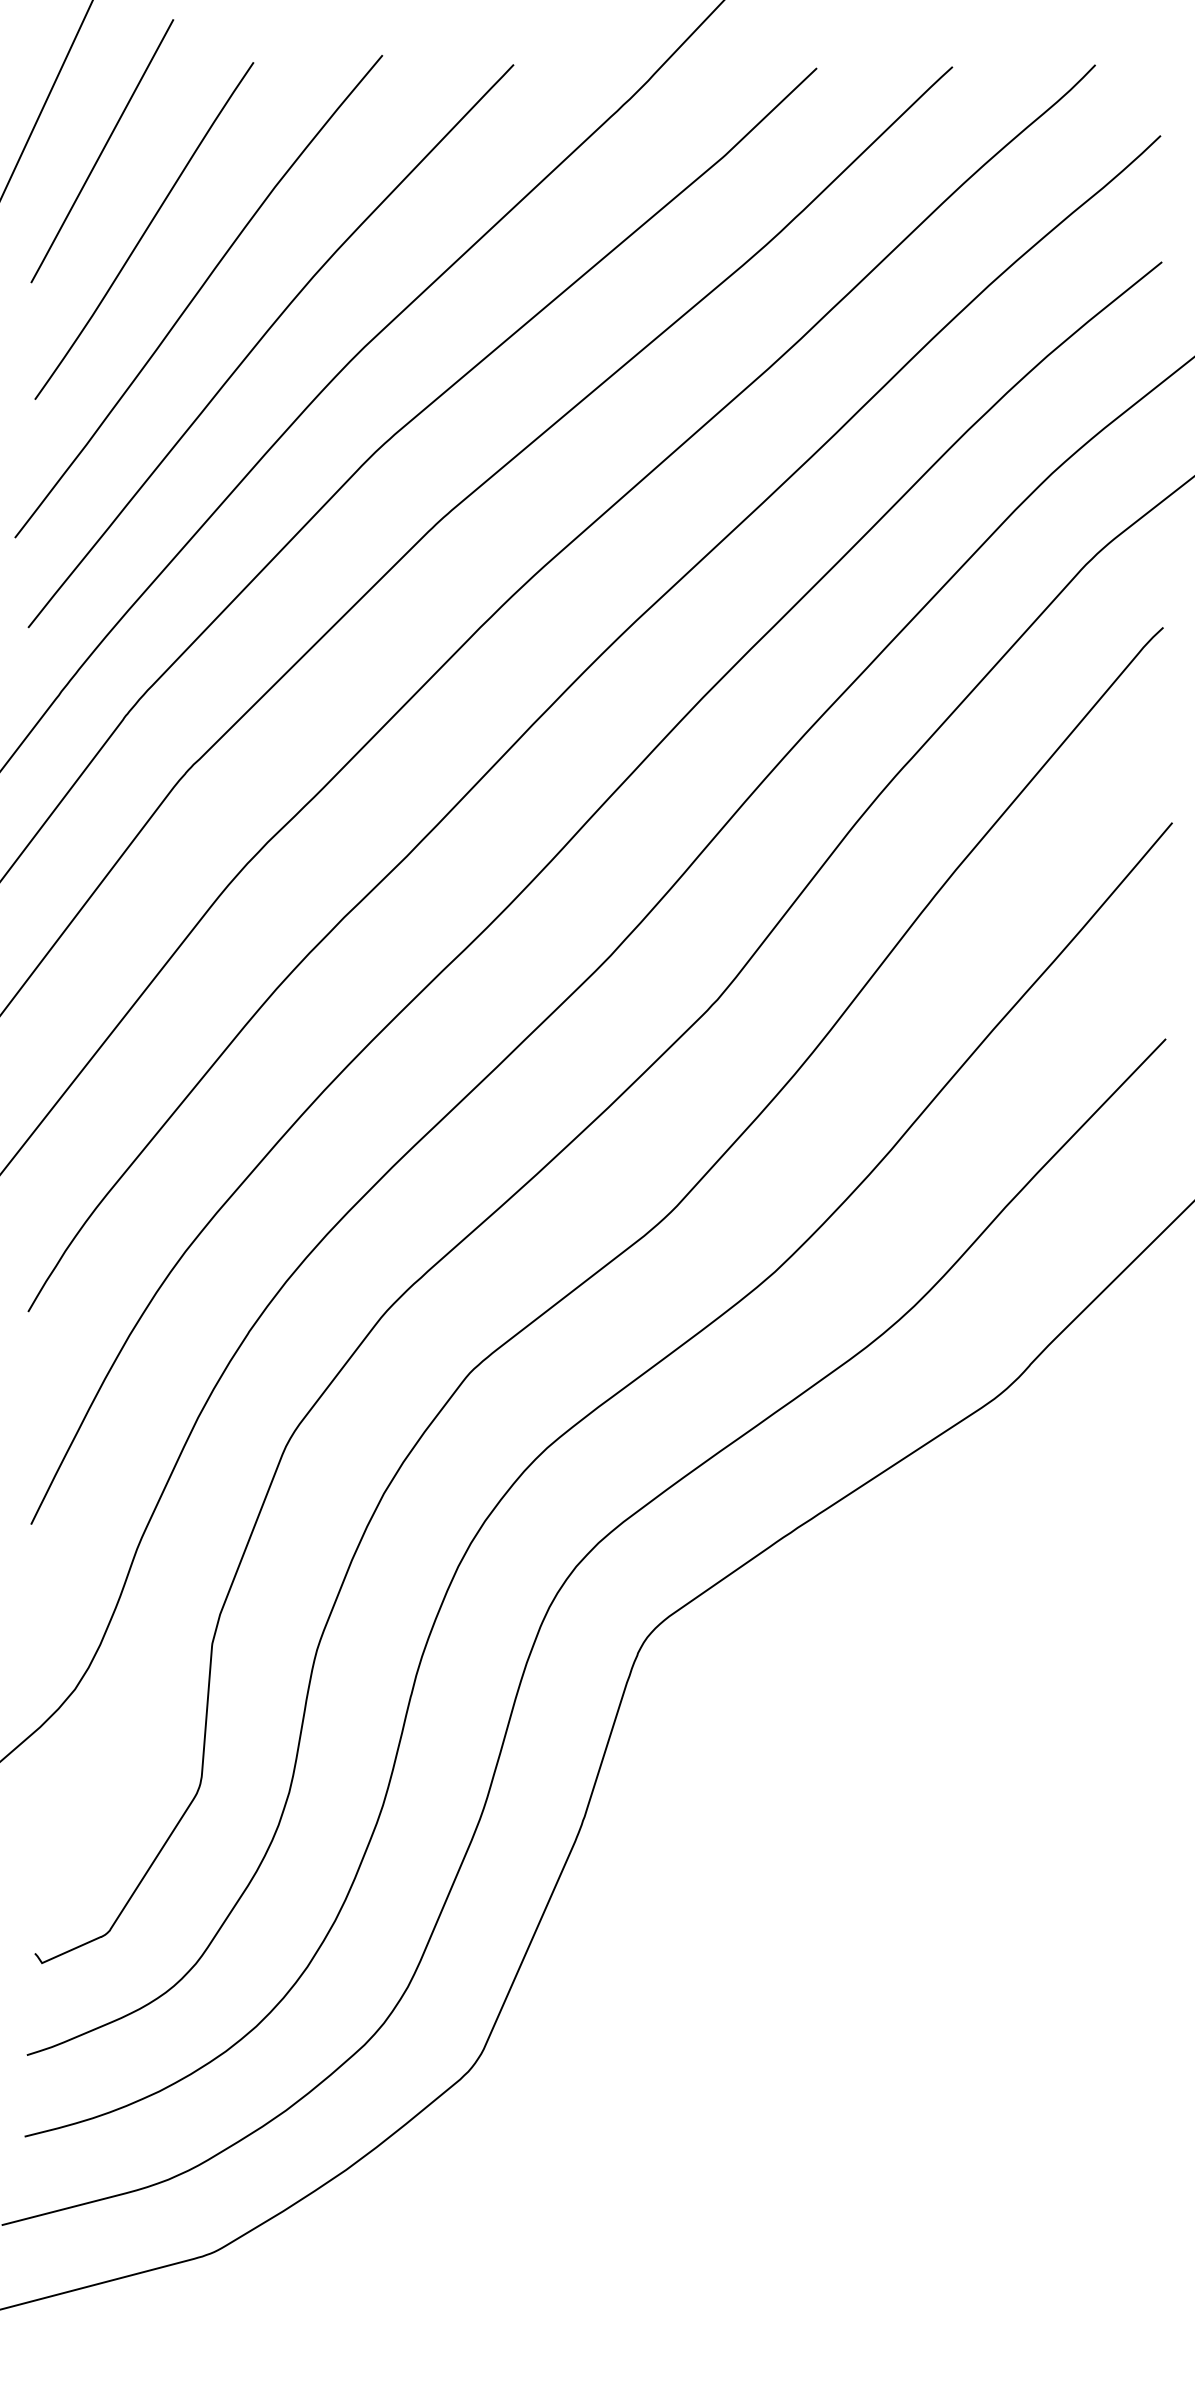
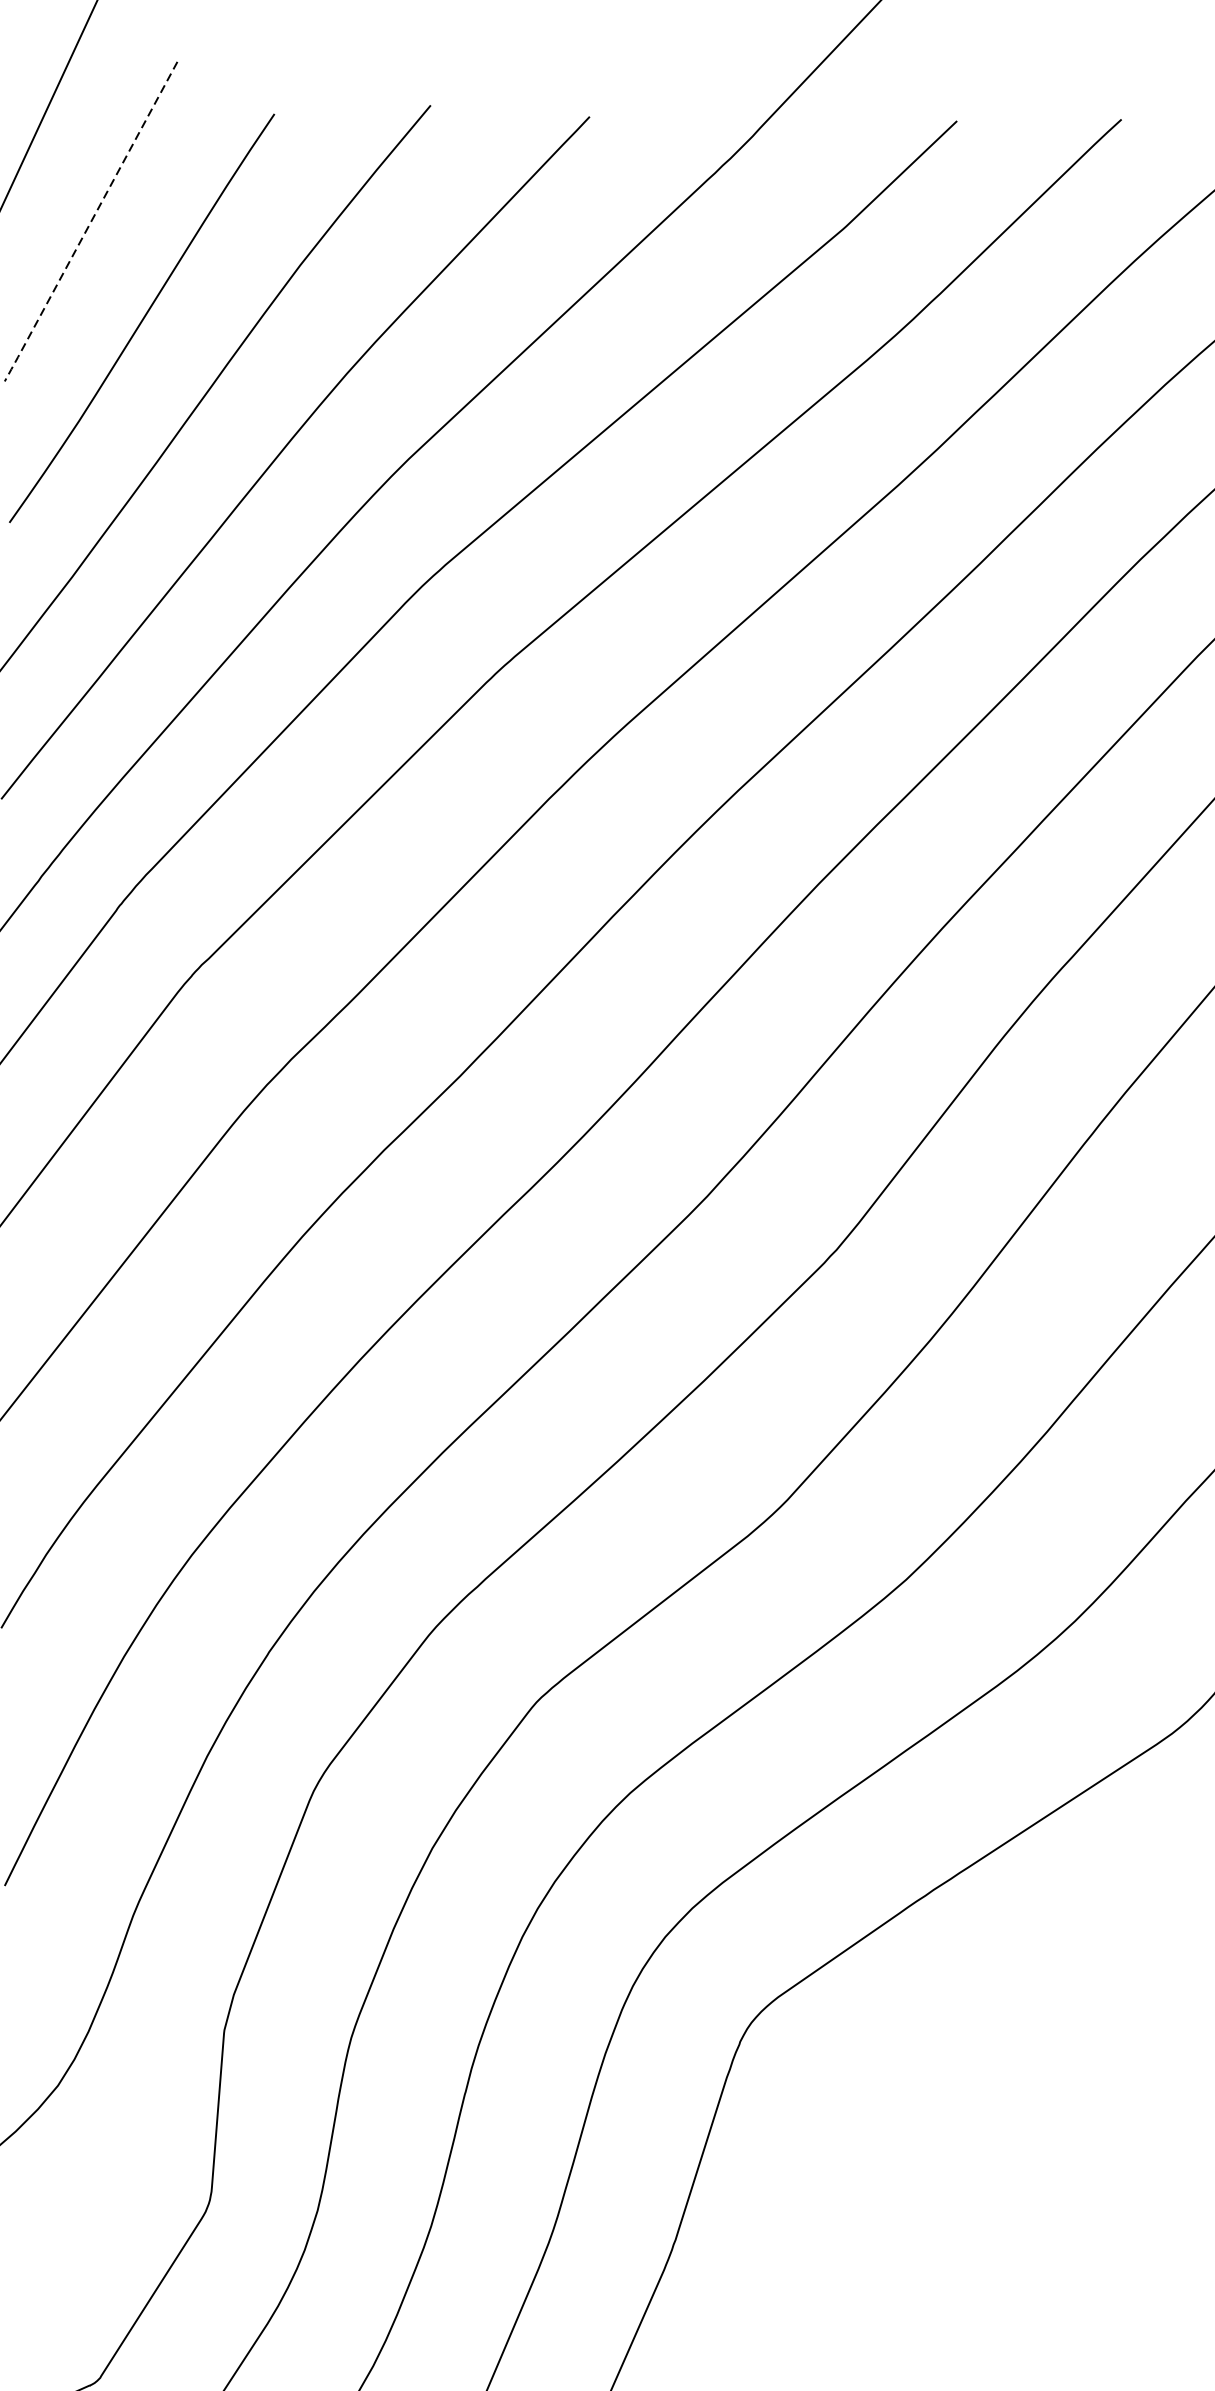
line: (101, 153) -> (90, 224), solid -> dashed

